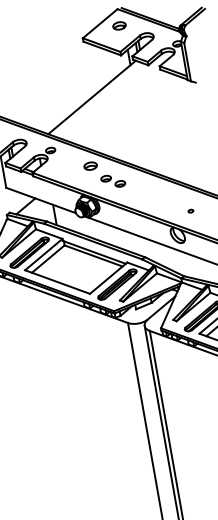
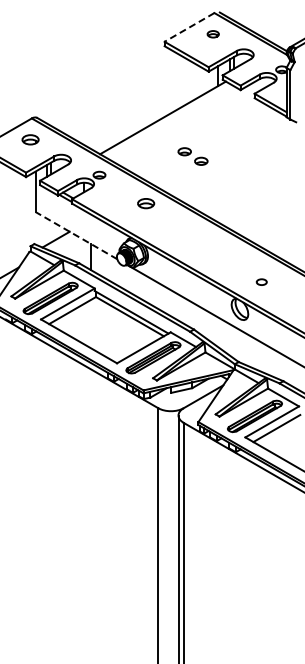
line: (100, 23) -> (189, 27), solid -> dashed
part: (119, 25) -> (213, 33), size x0.7
part: (112, 181) -> (192, 156), moved
line: (41, 200) -> (76, 235), solid -> dashed
part: (190, 210) -> (261, 281), size x1.6

